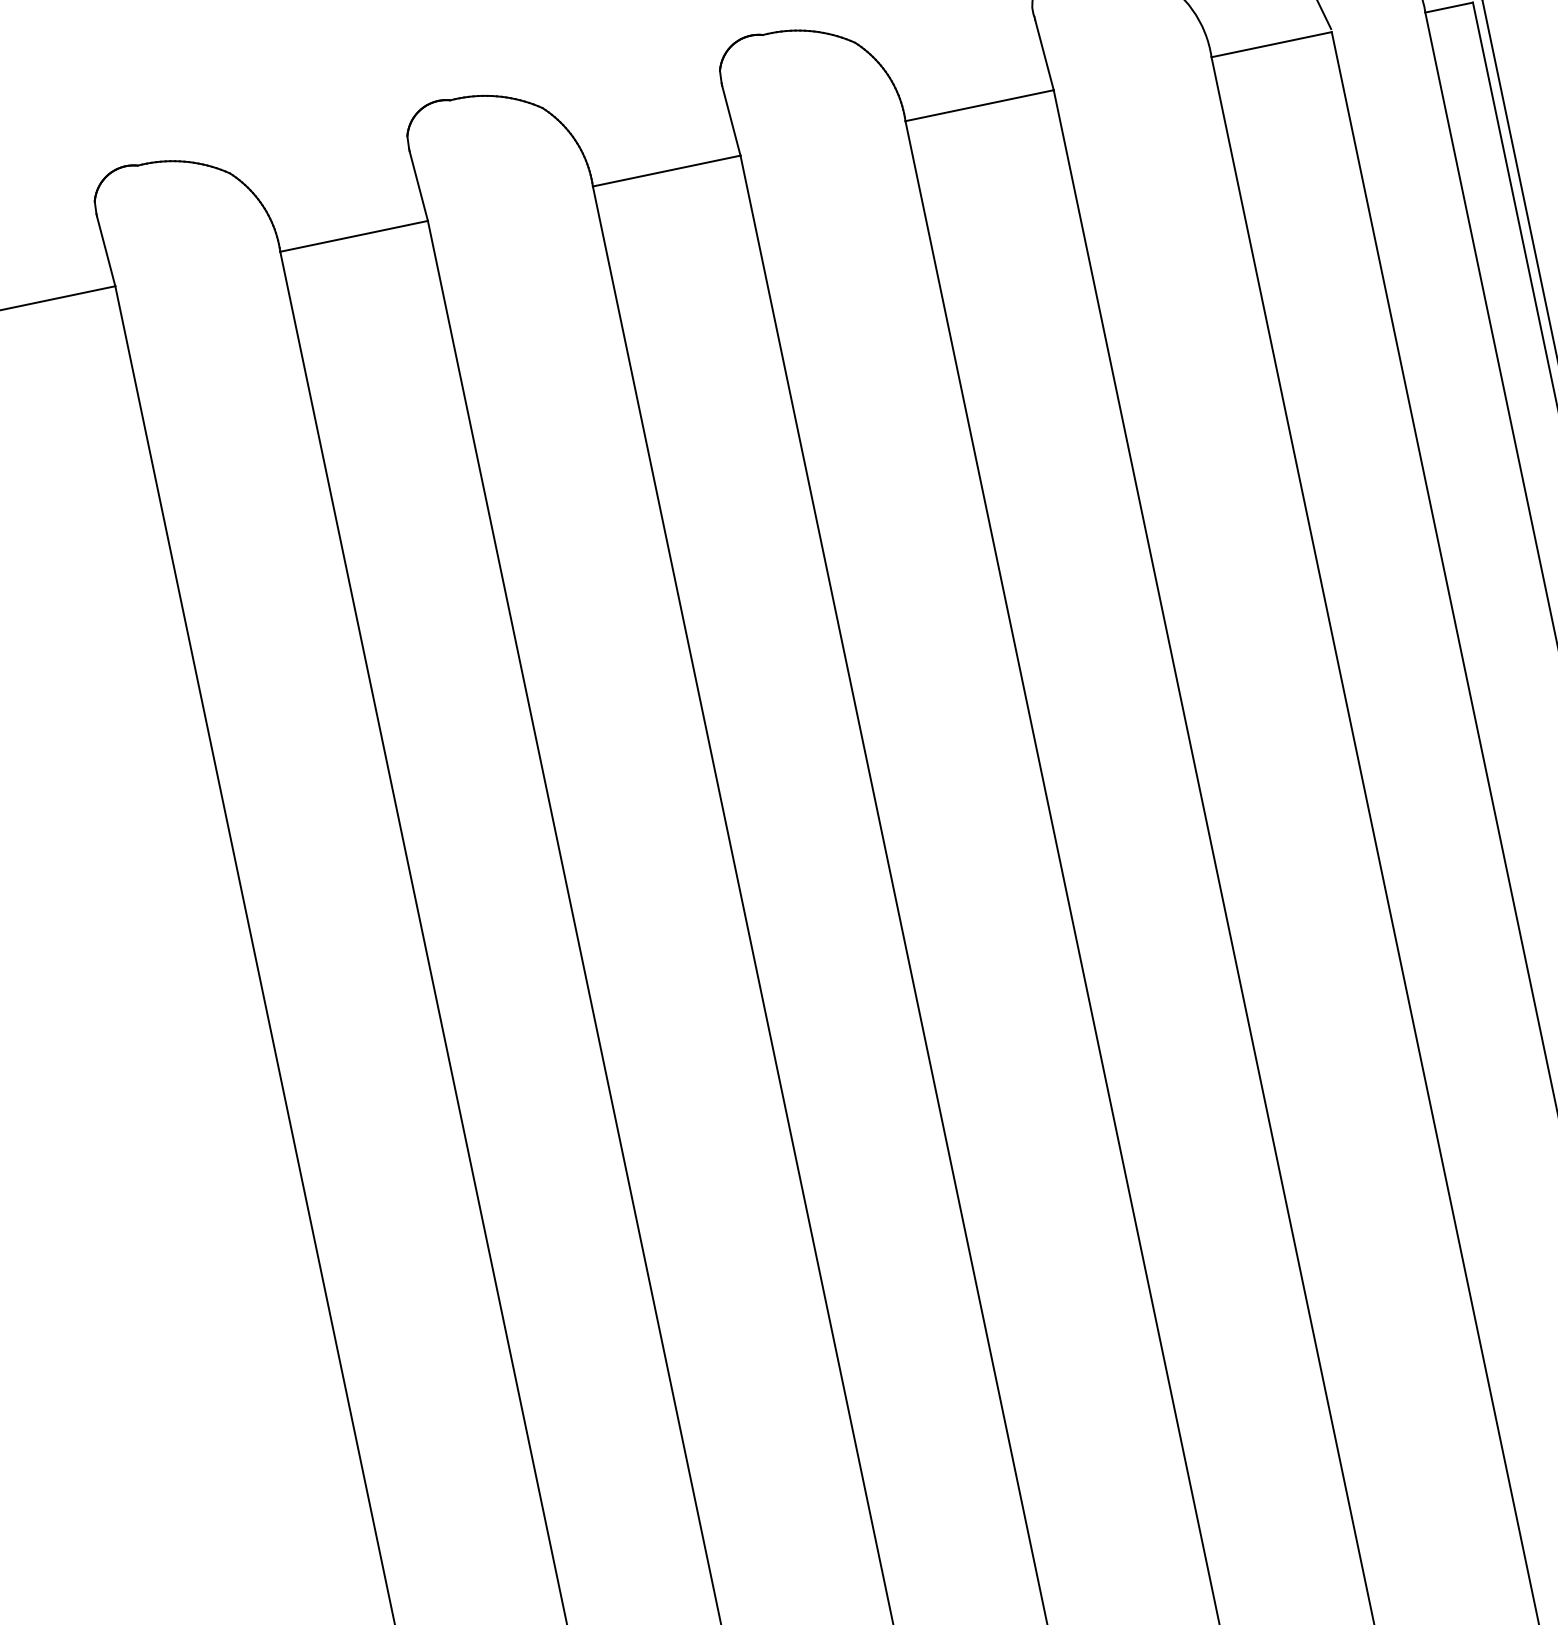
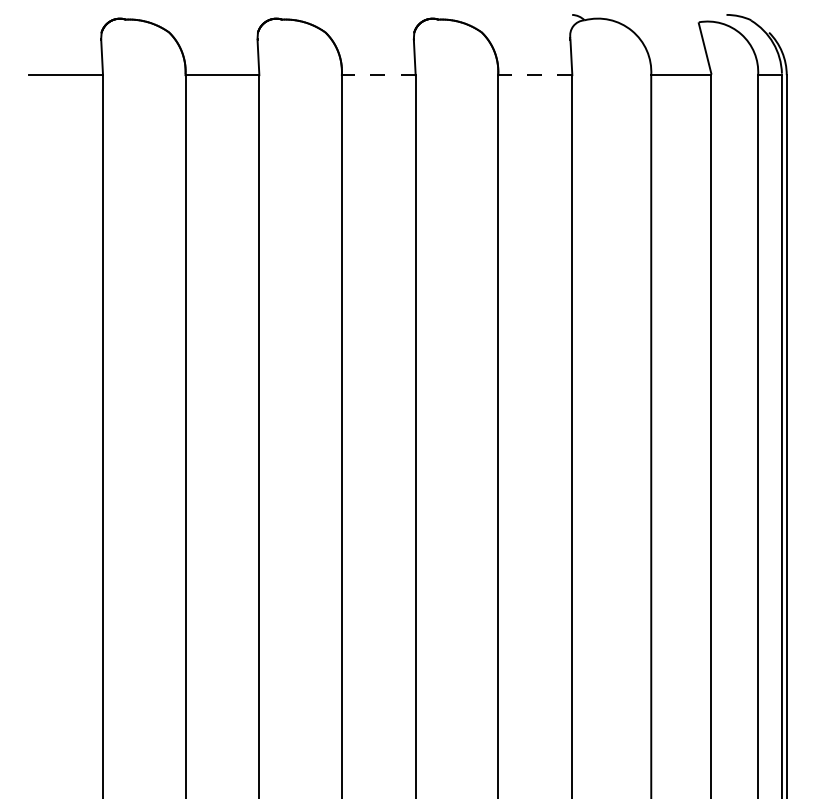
line: (978, 106) -> (534, 75), solid -> dashed
line: (666, 171) -> (378, 75), solid -> dashed

